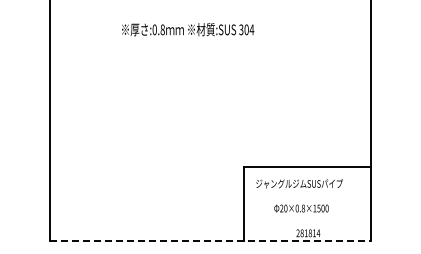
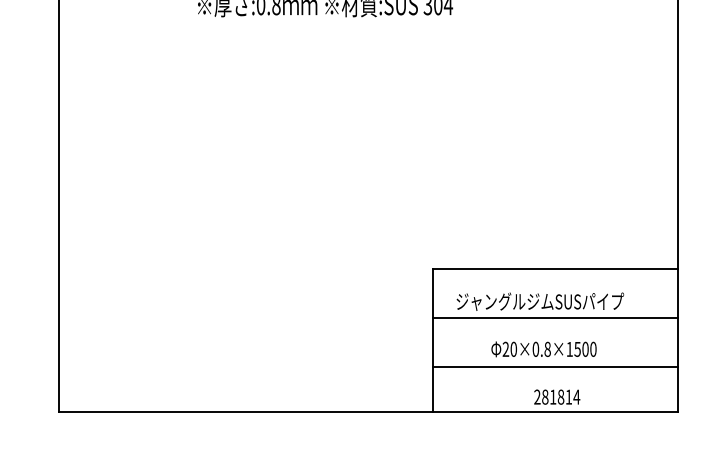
line: (307, 192) -> (555, 318), added
line: (307, 217) -> (555, 366), added
line: (210, 240) -> (368, 410), dashed -> solid

